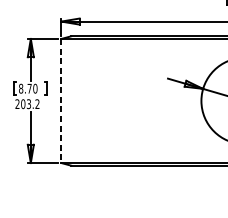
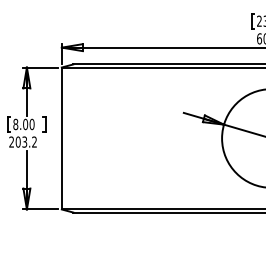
text: (29, 88) -> (25, 124), 8.70 -> 8.00
line: (61, 101) -> (61, 138), dashed -> solid

